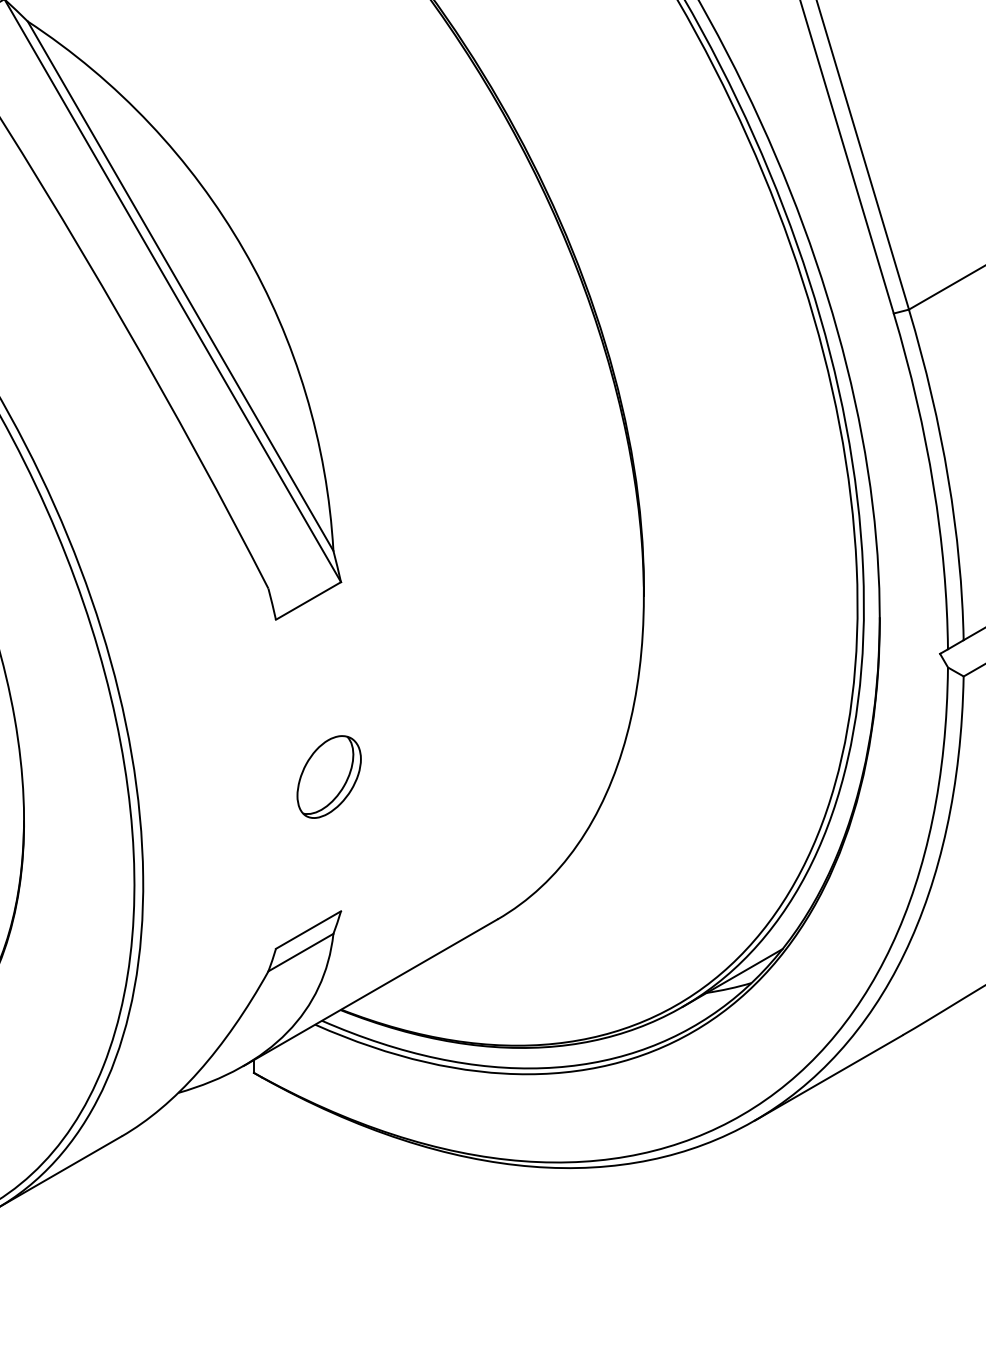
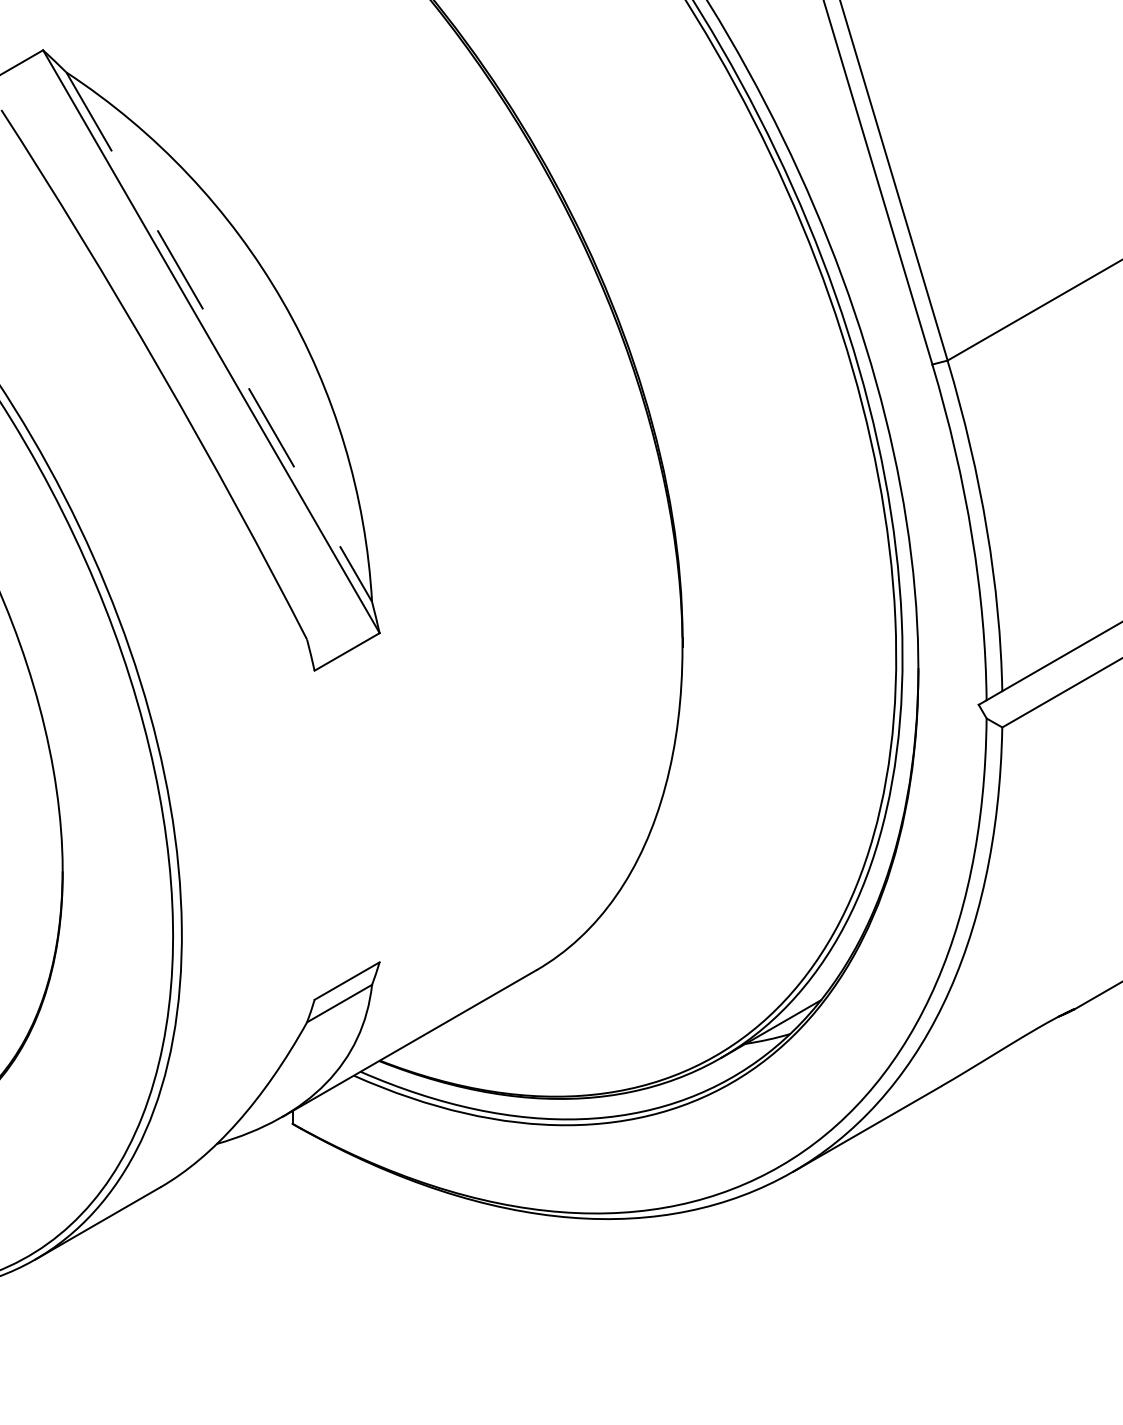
line: (180, 286) -> (219, 337), solid -> dashed
part: (328, 776) -> (367, 827), removed

